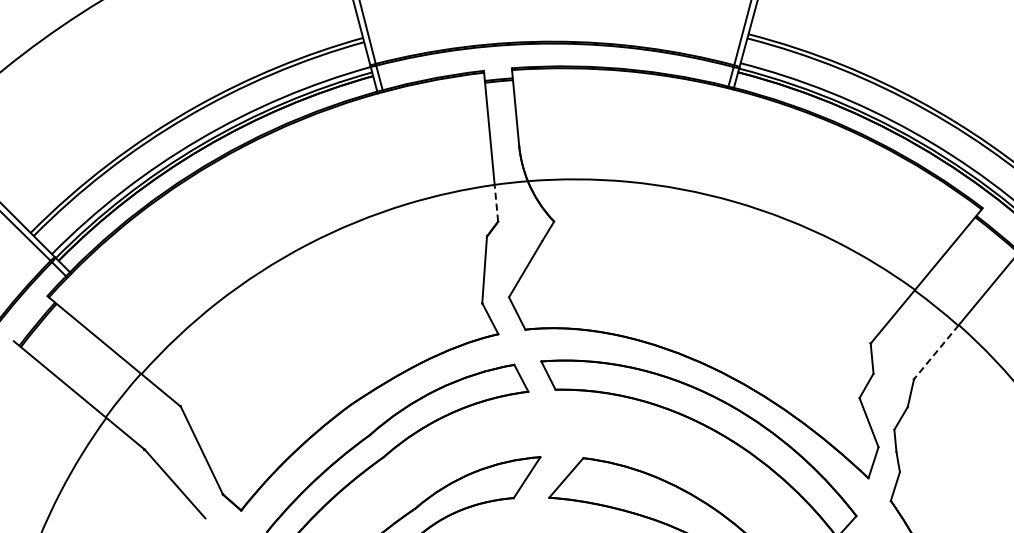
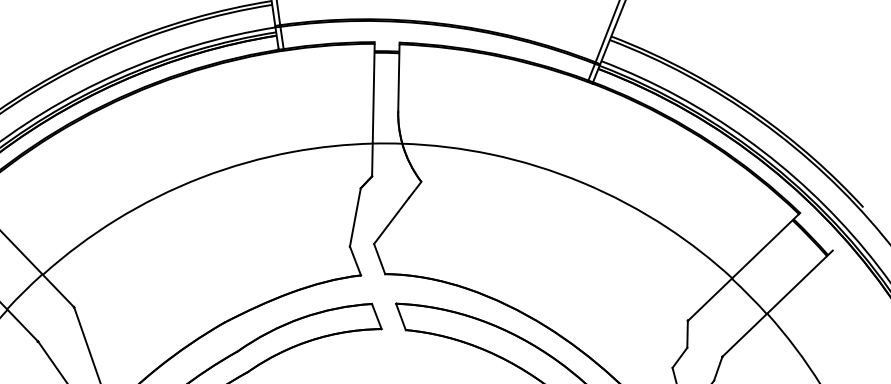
line: (496, 202) -> (372, 159), dashed -> solid
line: (936, 352) -> (744, 335), dashed -> solid

